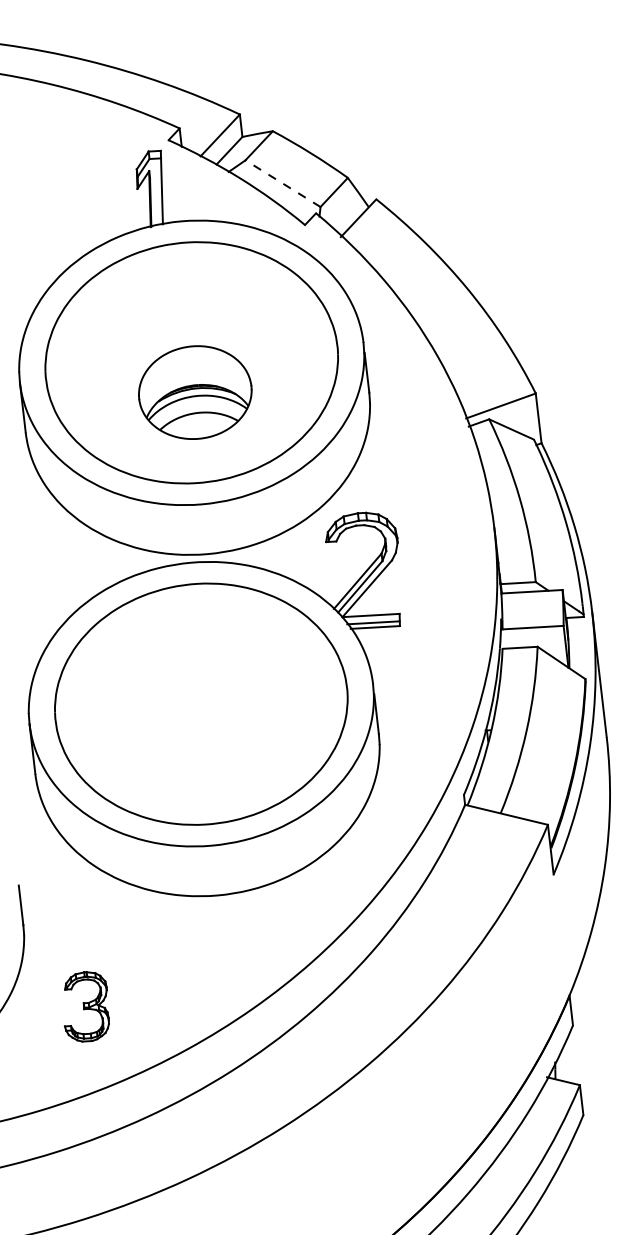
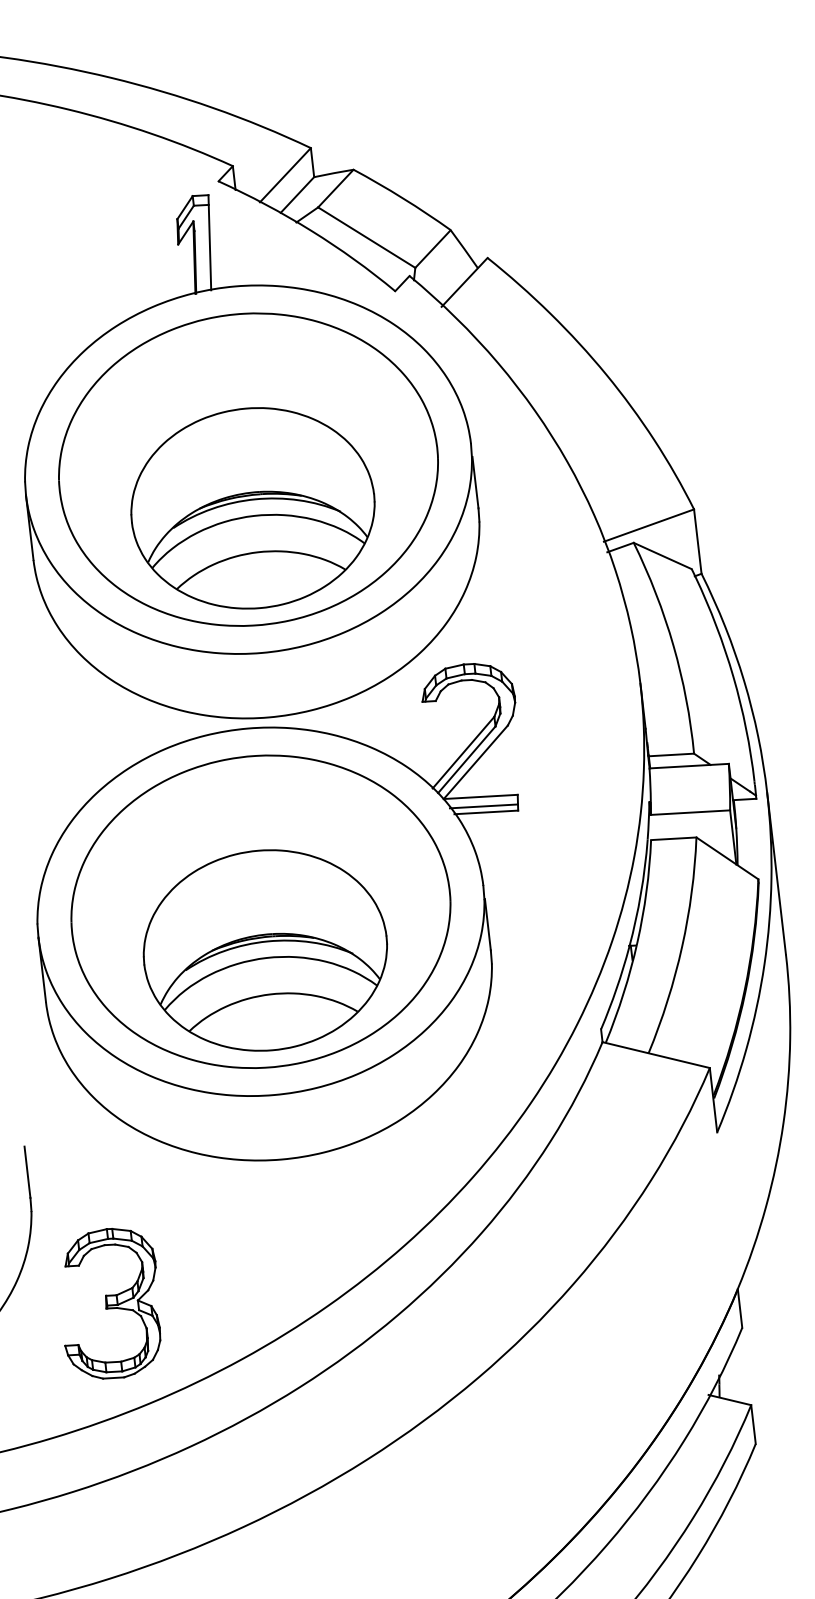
line: (282, 183) -> (366, 237), dashed -> solid
part: (195, 392) -> (253, 508), size x1.67
part: (204, 733) -> (265, 949), added
part: (86, 1006) -> (112, 1303), size x1.67

